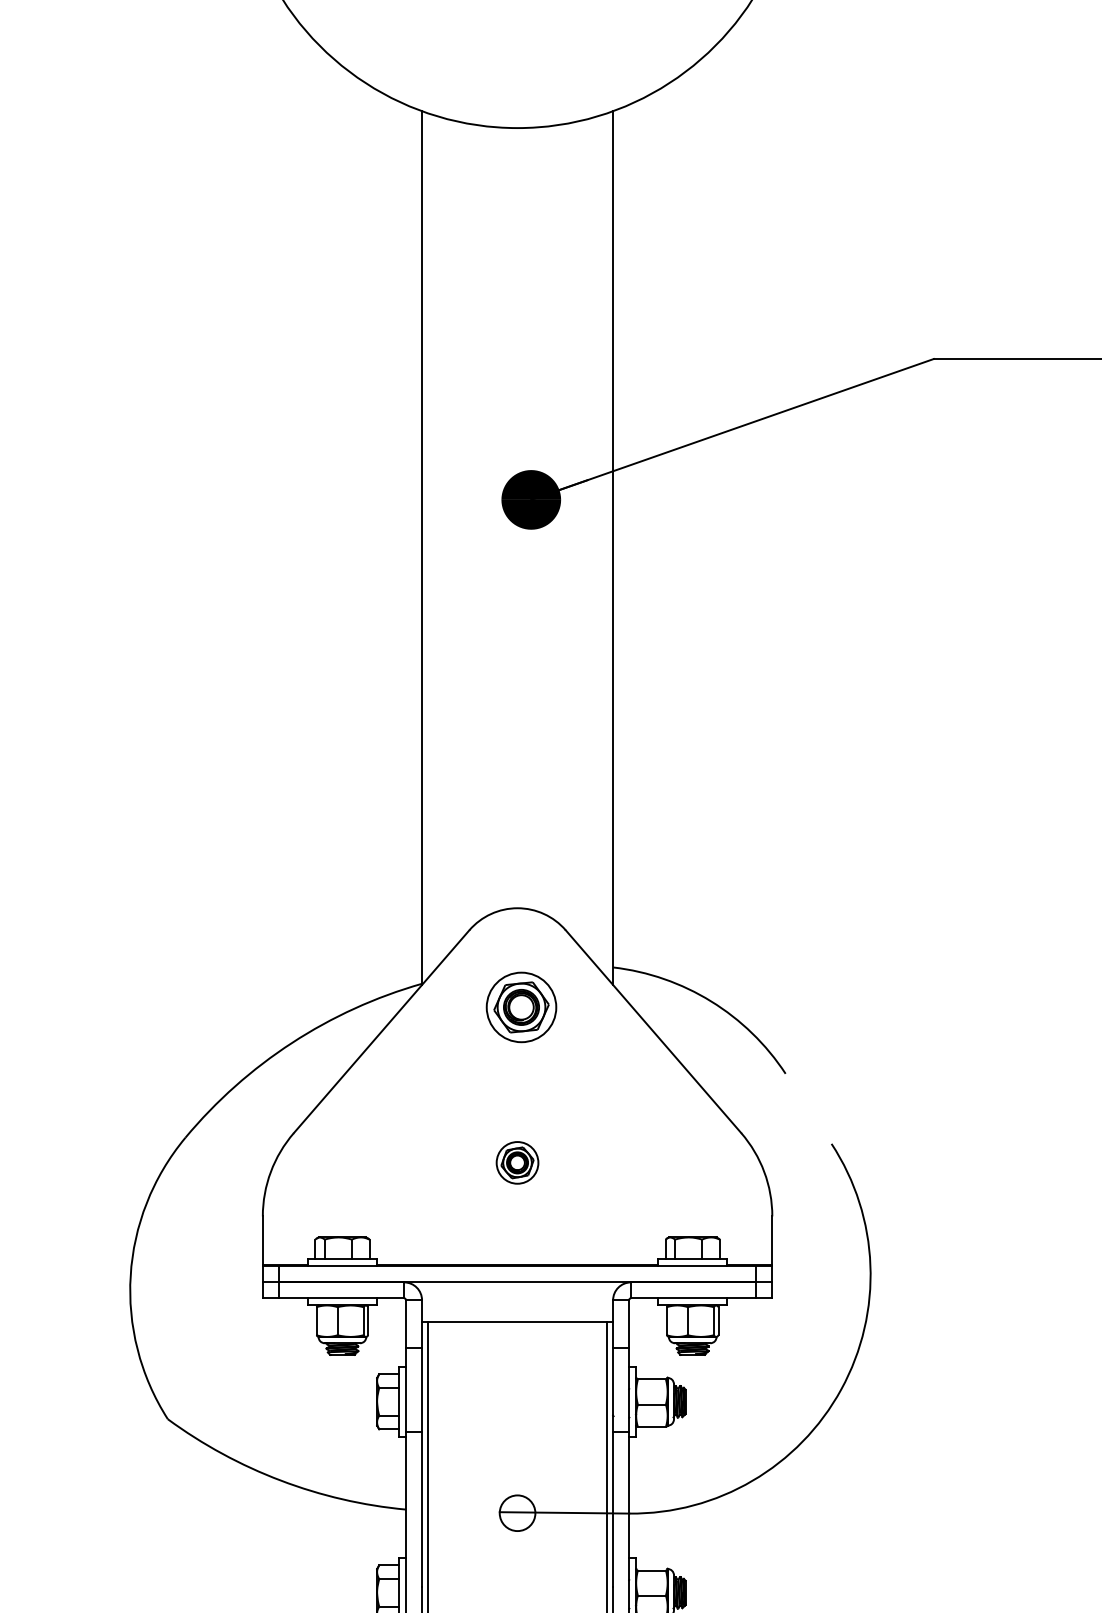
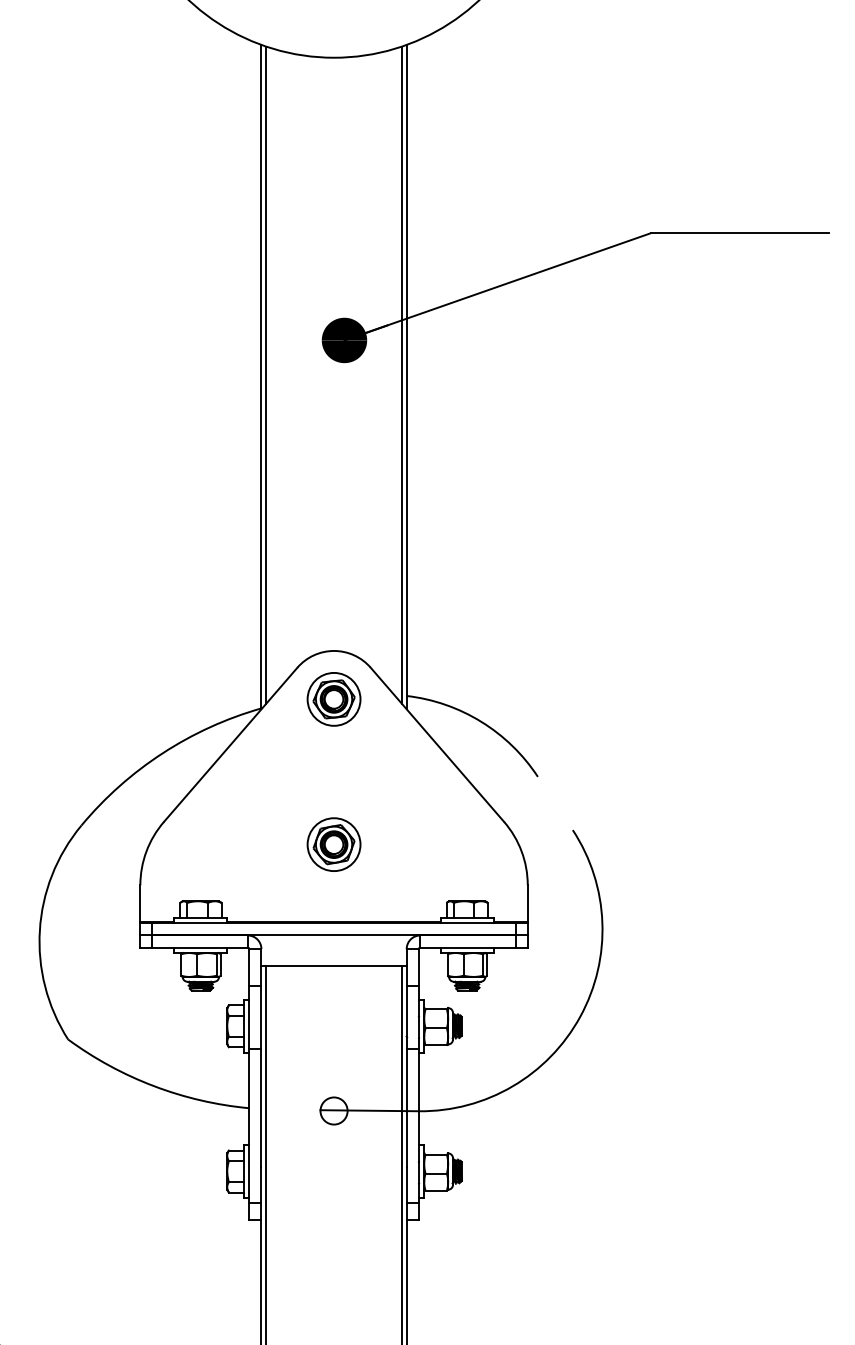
line: (428, 544) -> (266, 374), added
line: (606, 544) -> (401, 374), added
part: (520, 1007) -> (333, 699), moved
part: (516, 1162) -> (333, 844), size x1.67

